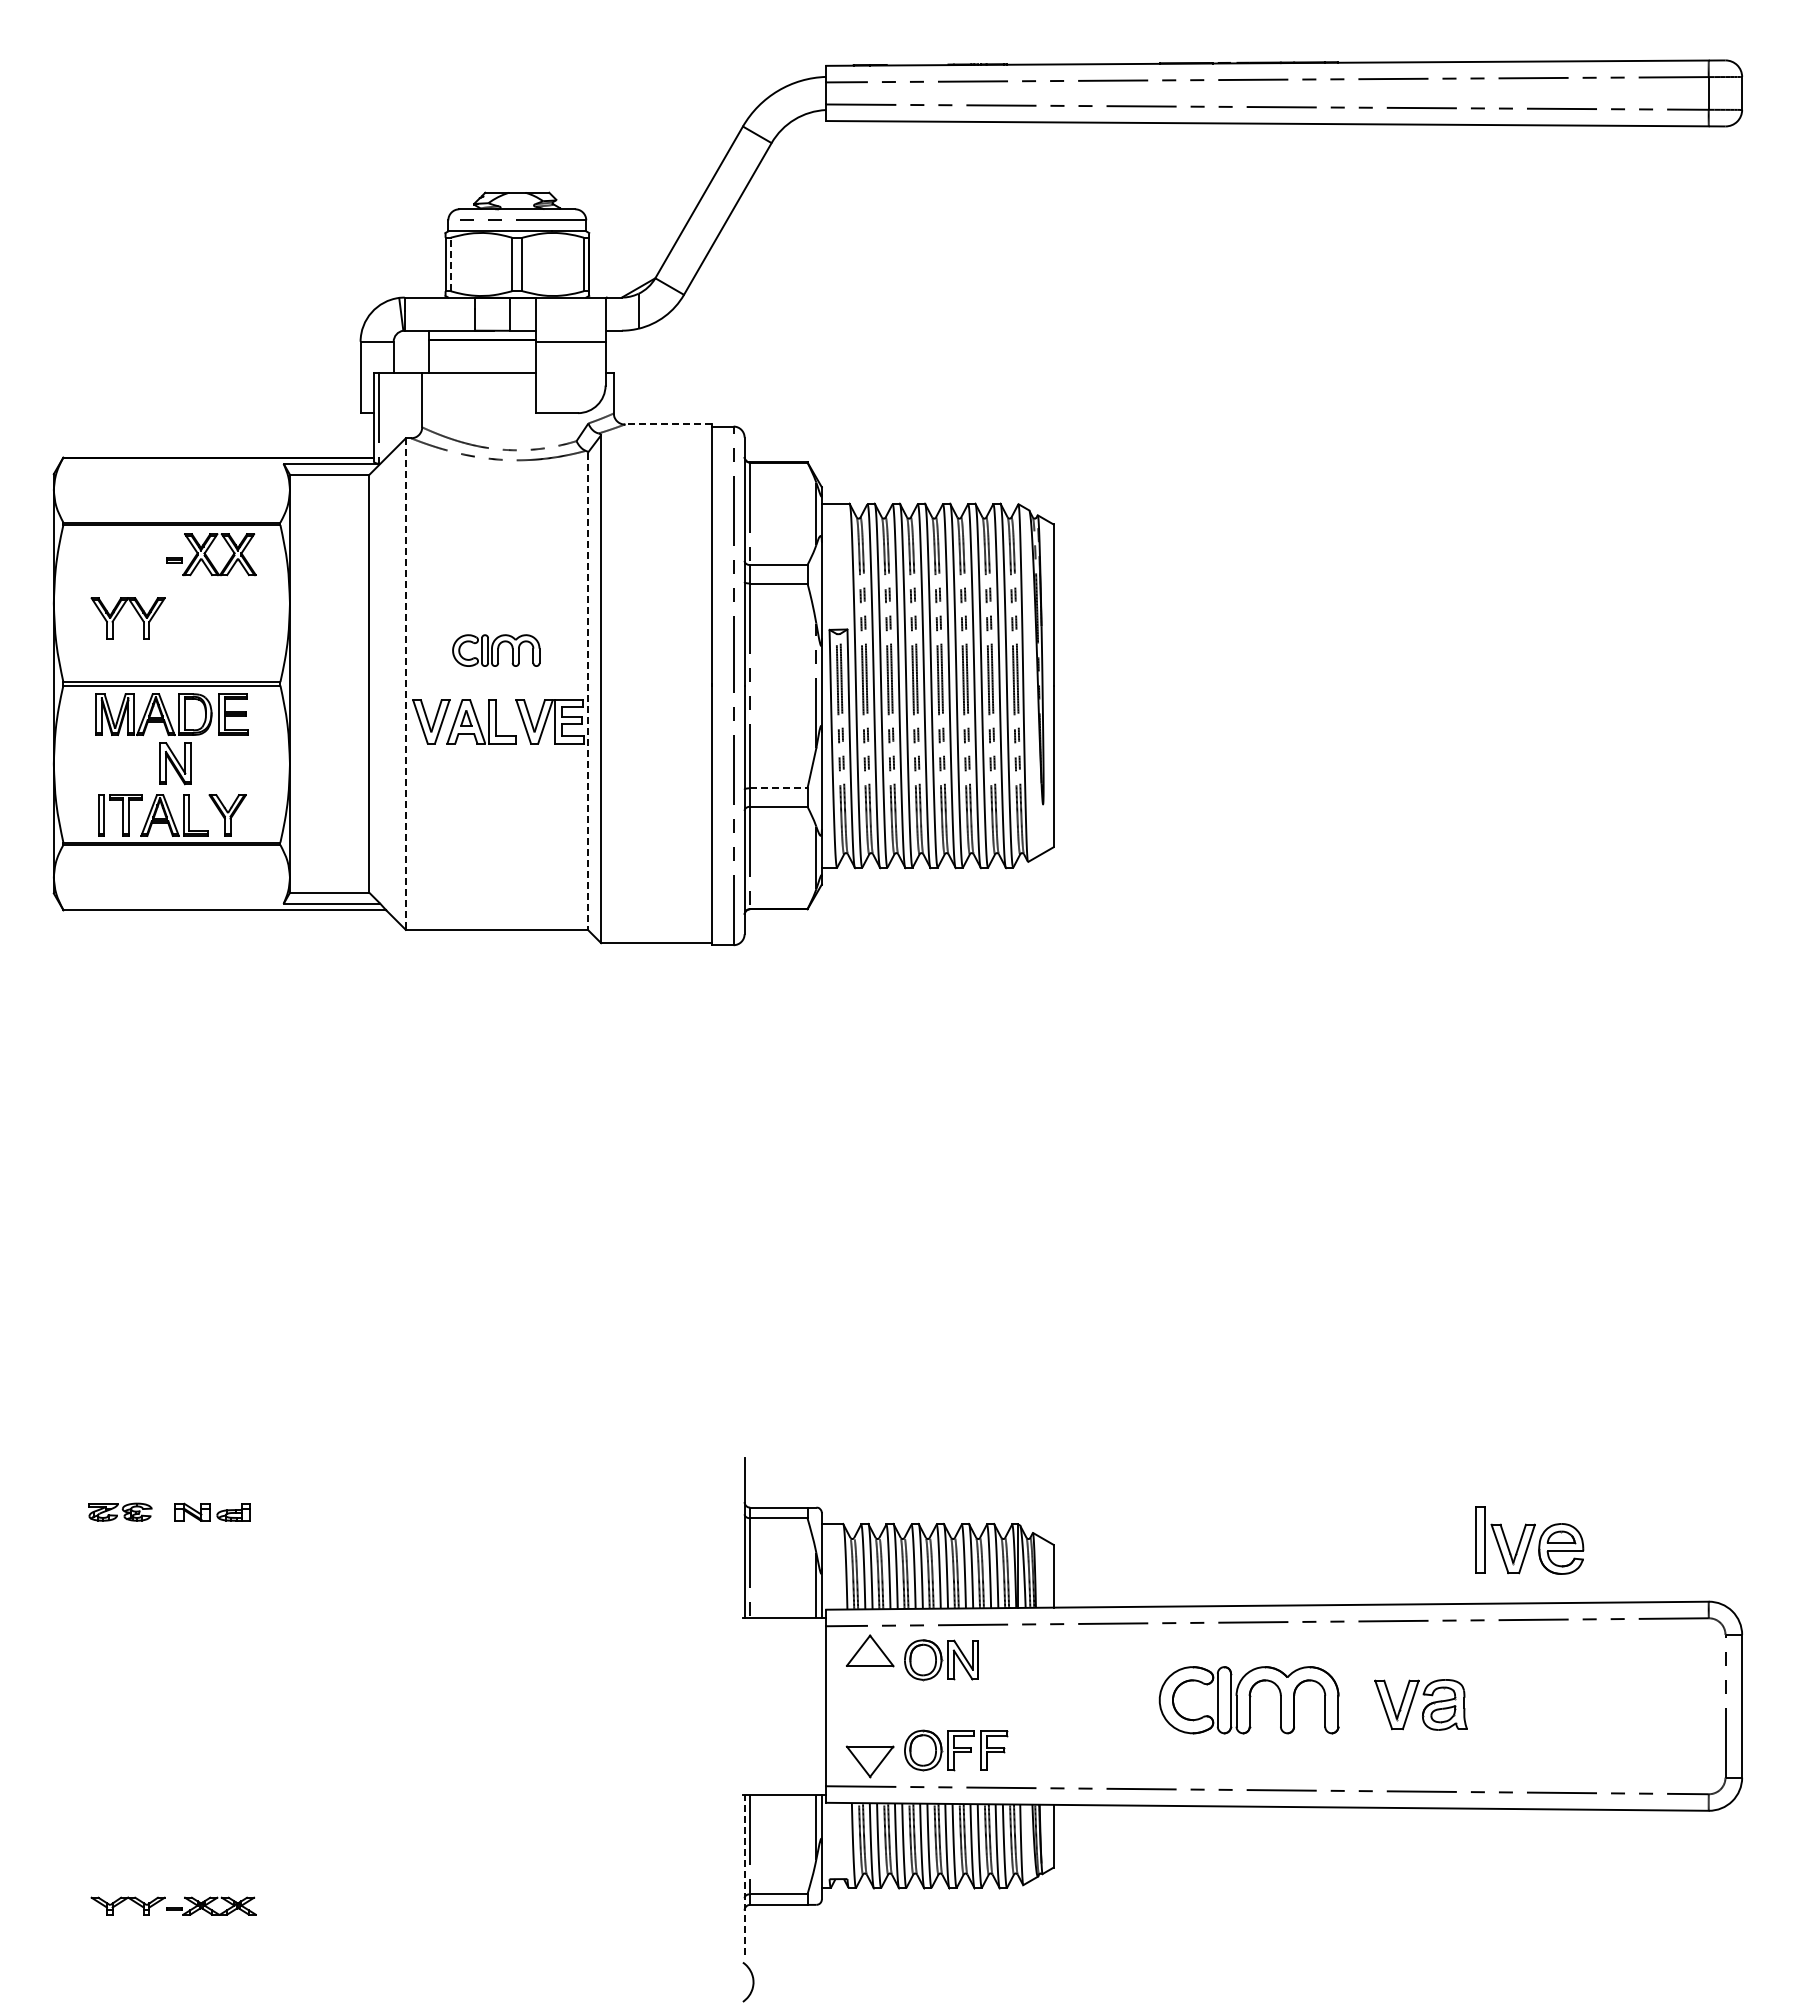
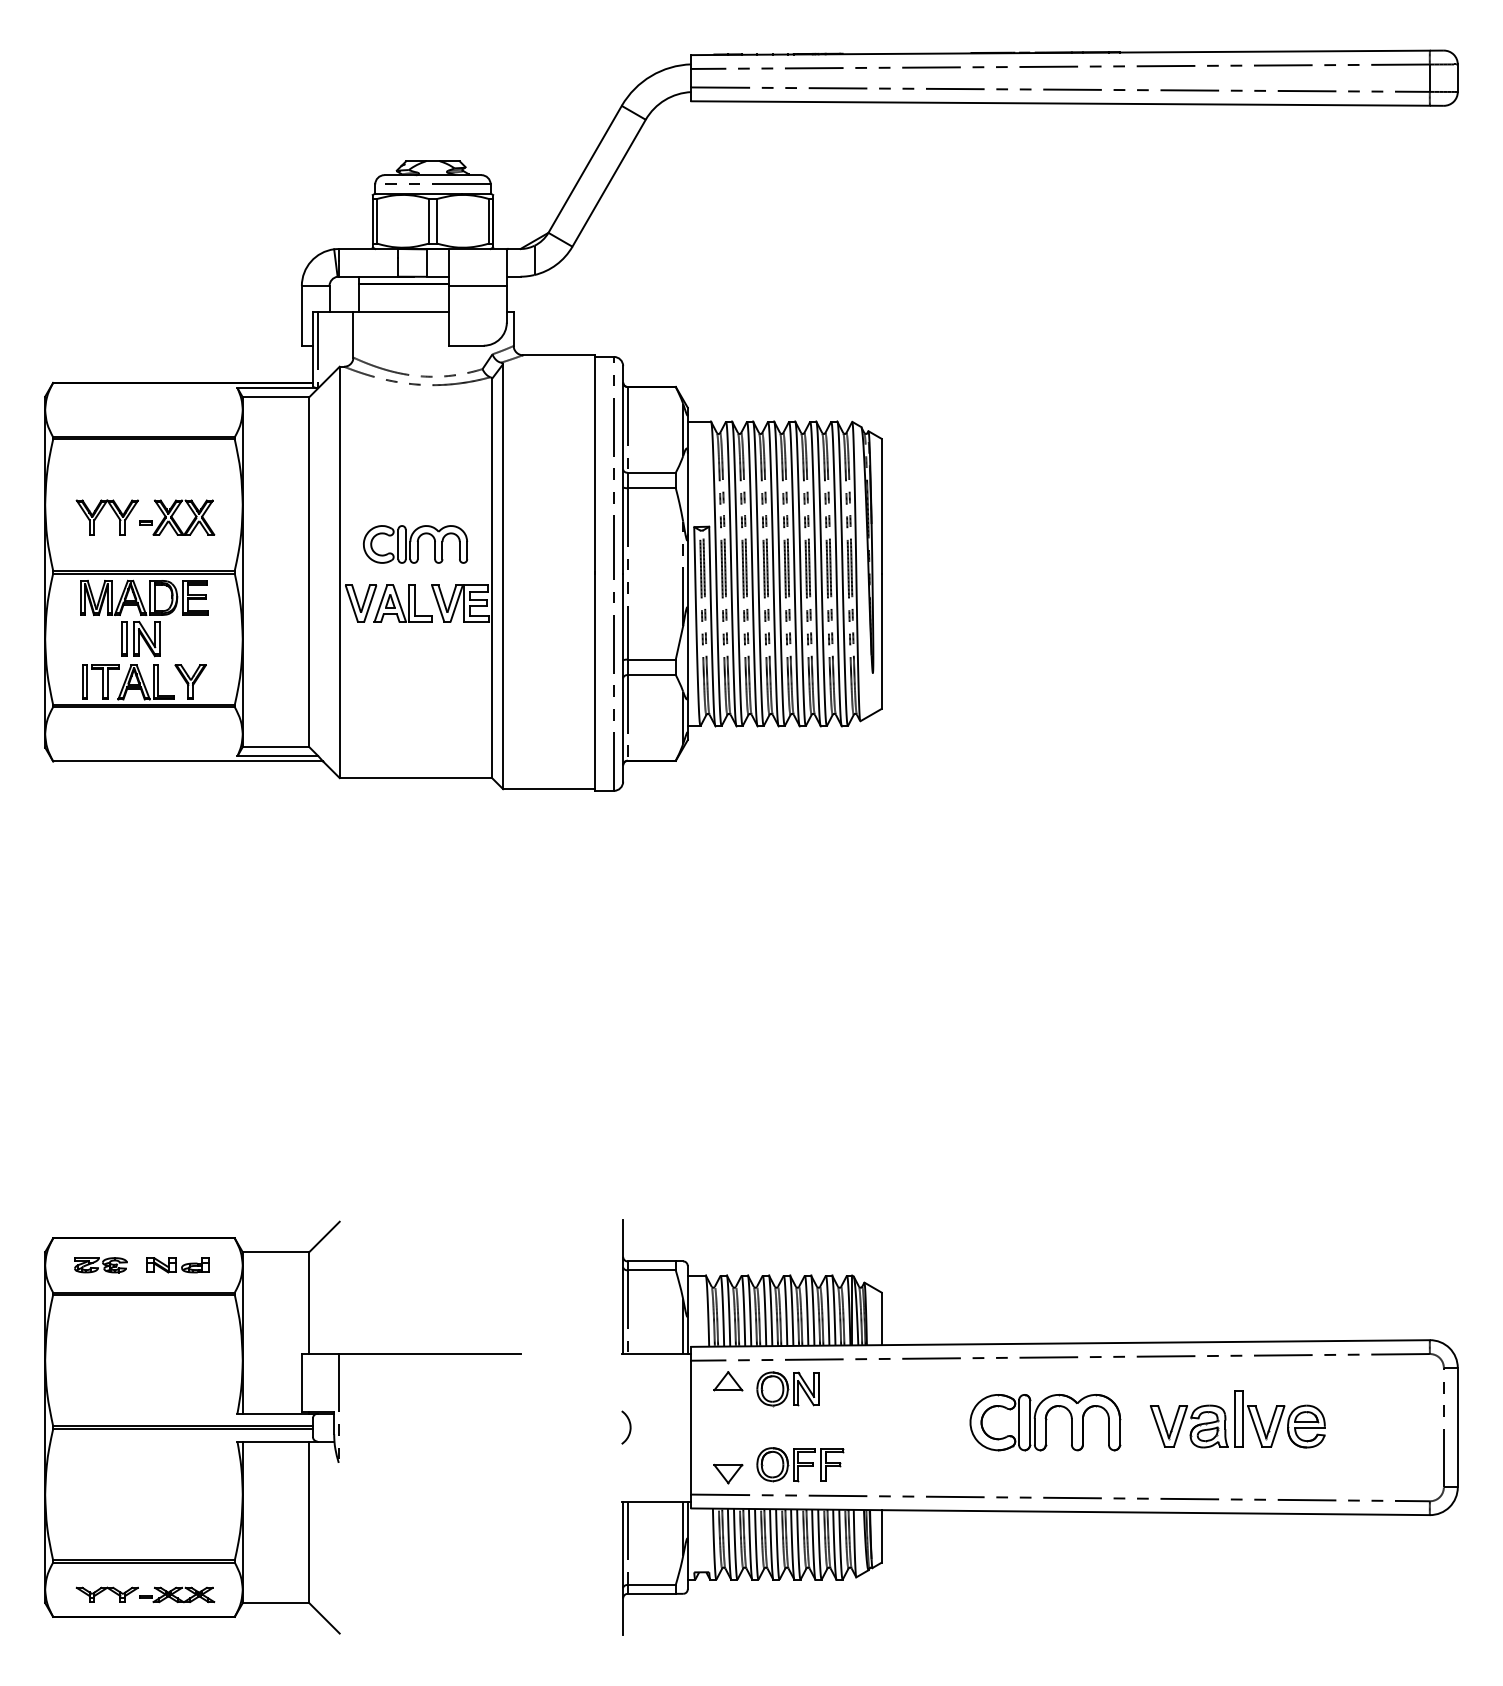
line: (450, 264) -> (377, 221), dashed -> solid
line: (667, 424) -> (558, 355), dashed -> solid
part: (211, 554) -> (177, 517), moved
part: (495, 650) -> (414, 544), size x1.43
line: (405, 684) -> (339, 572), dashed -> solid
line: (587, 691) -> (491, 578), dashed -> solid
part: (148, 763) -> (124, 638), added
line: (778, 788) -> (651, 659), dashed -> solid
part: (1529, 1540) -> (1279, 1419), moved
part: (870, 1650) -> (728, 1380), size x0.71
part: (337, 1706) -> (282, 1427), added
part: (870, 1761) -> (728, 1473), size x0.71
line: (744, 1874) -> (623, 1568), dashed -> solid
curve: (752, 1982) -> (629, 1427), moved

